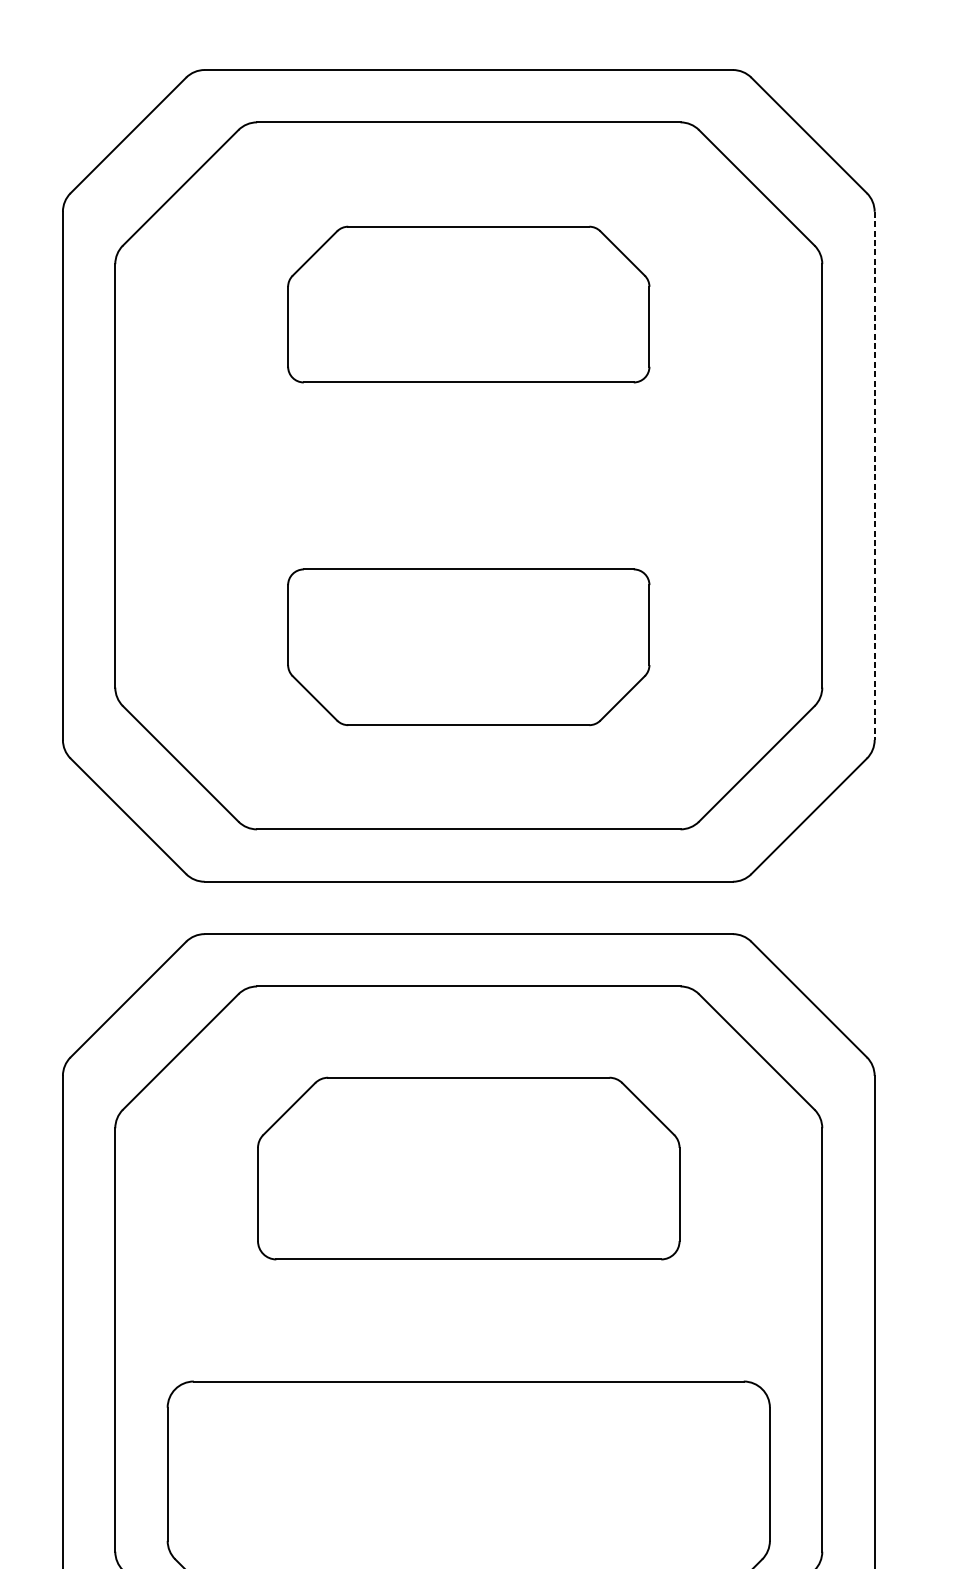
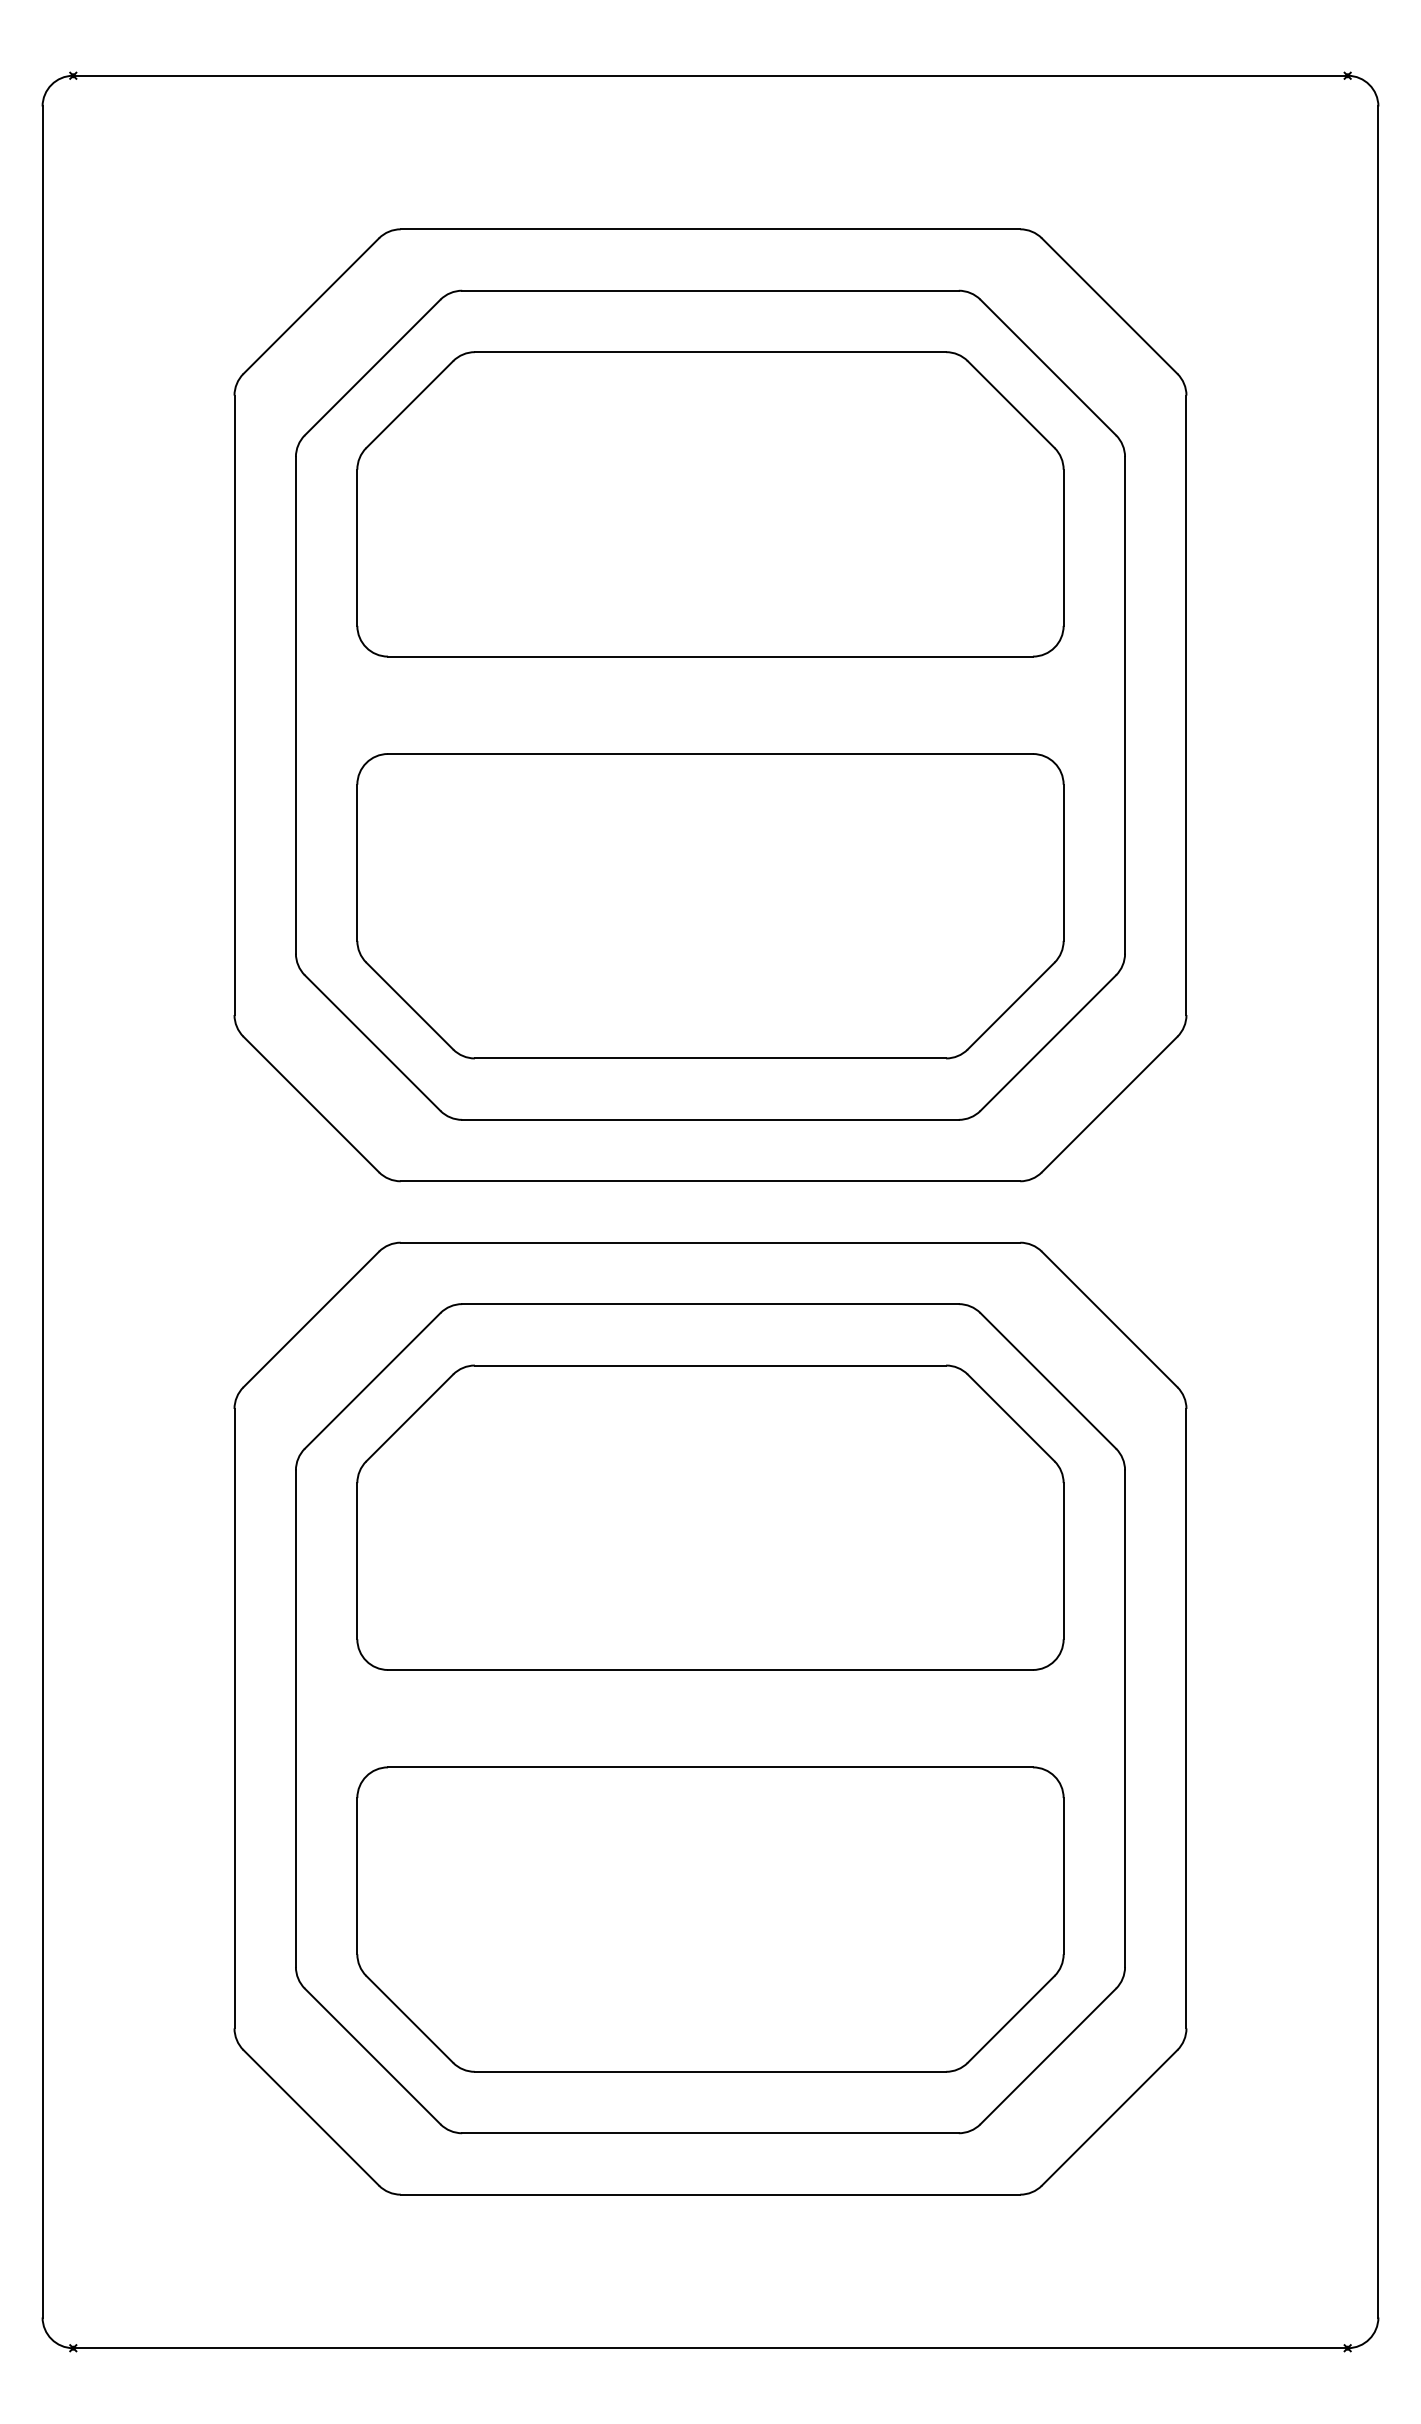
part: (468, 304) -> (710, 504), size x1.67
line: (874, 476) -> (1186, 705), dashed -> solid
part: (468, 647) -> (710, 906), size x1.67
part: (468, 1168) -> (710, 1517), size x1.43

